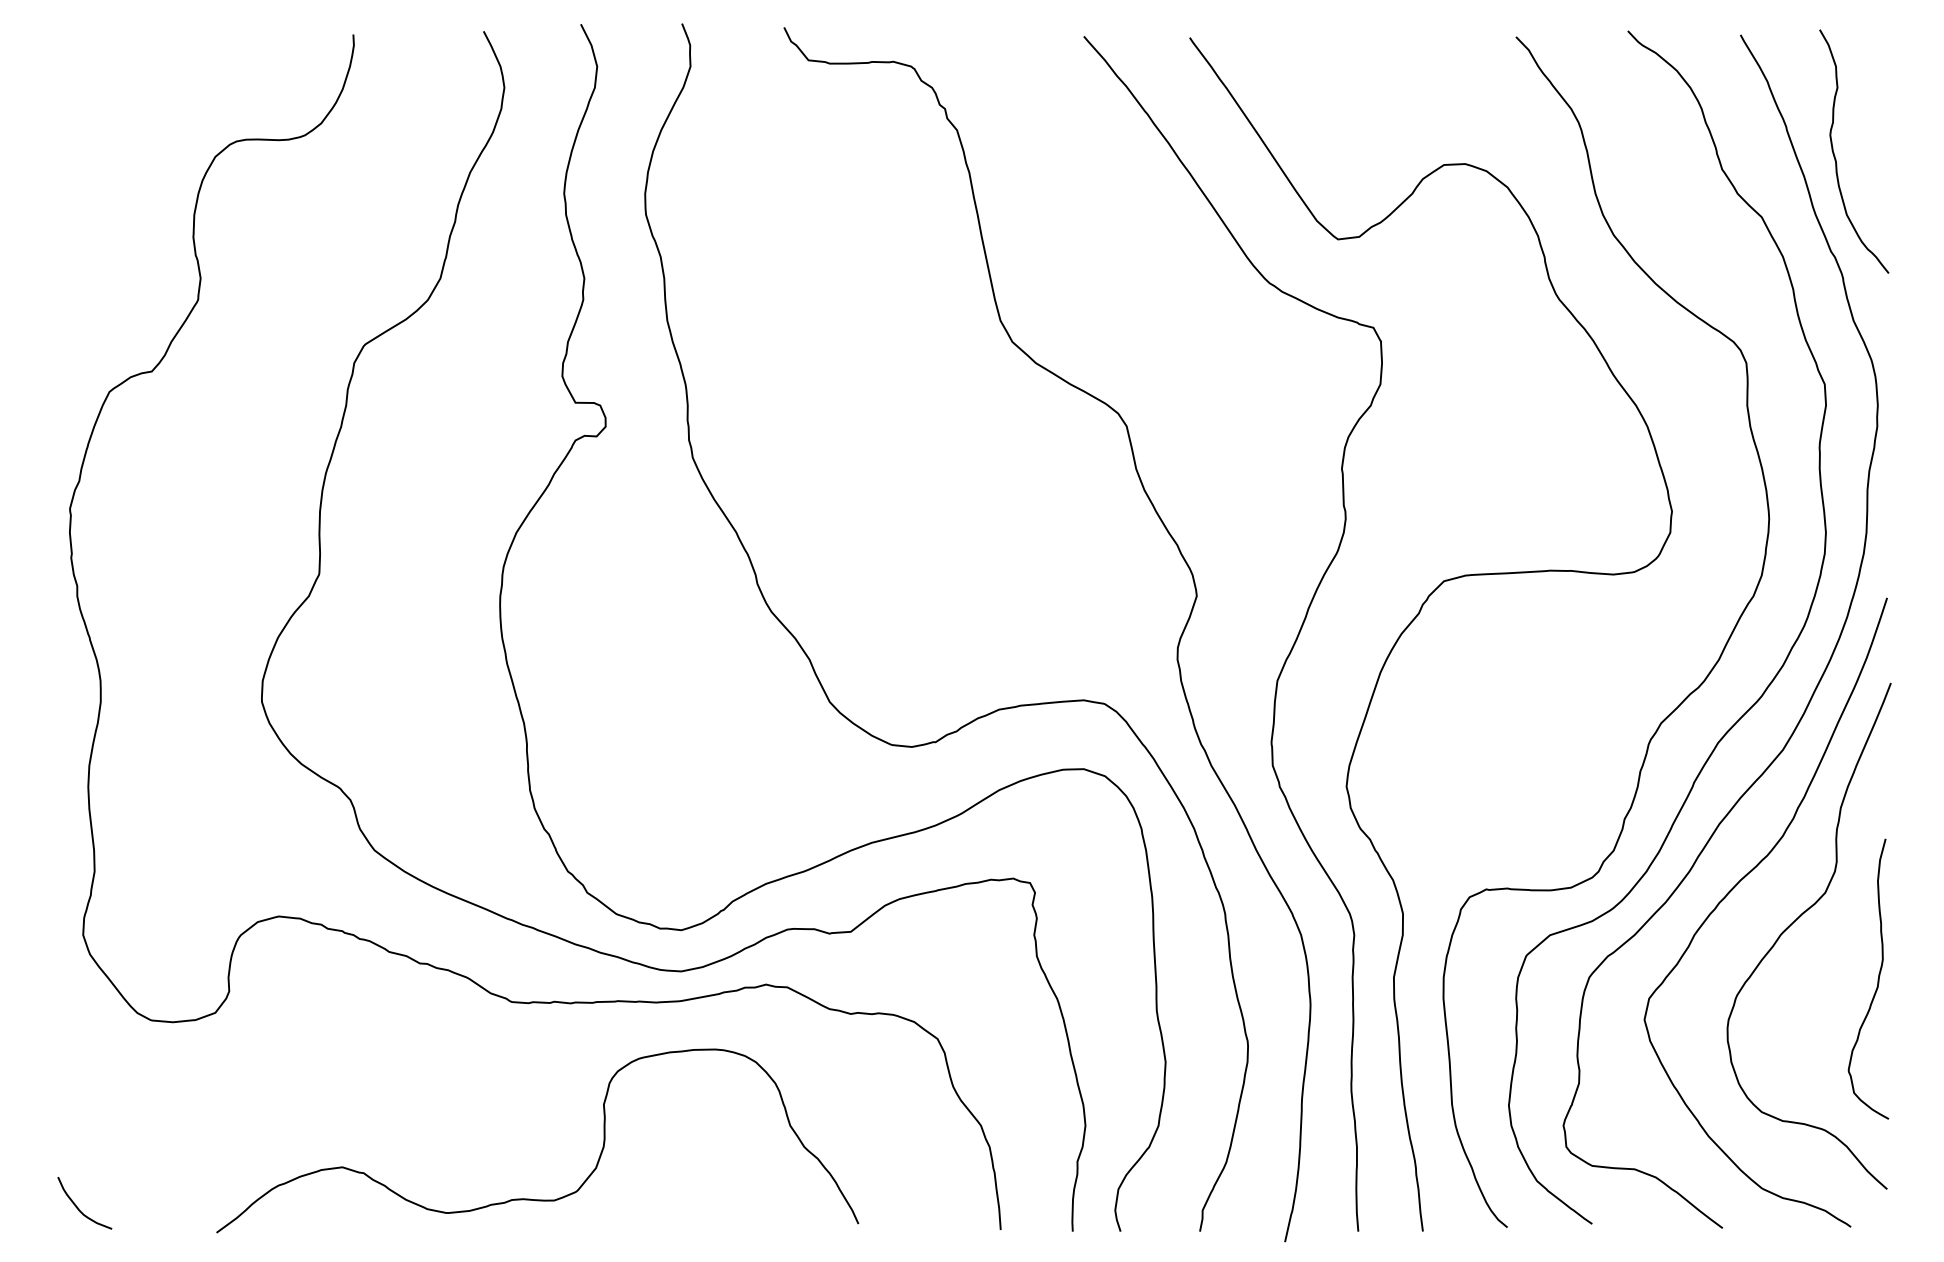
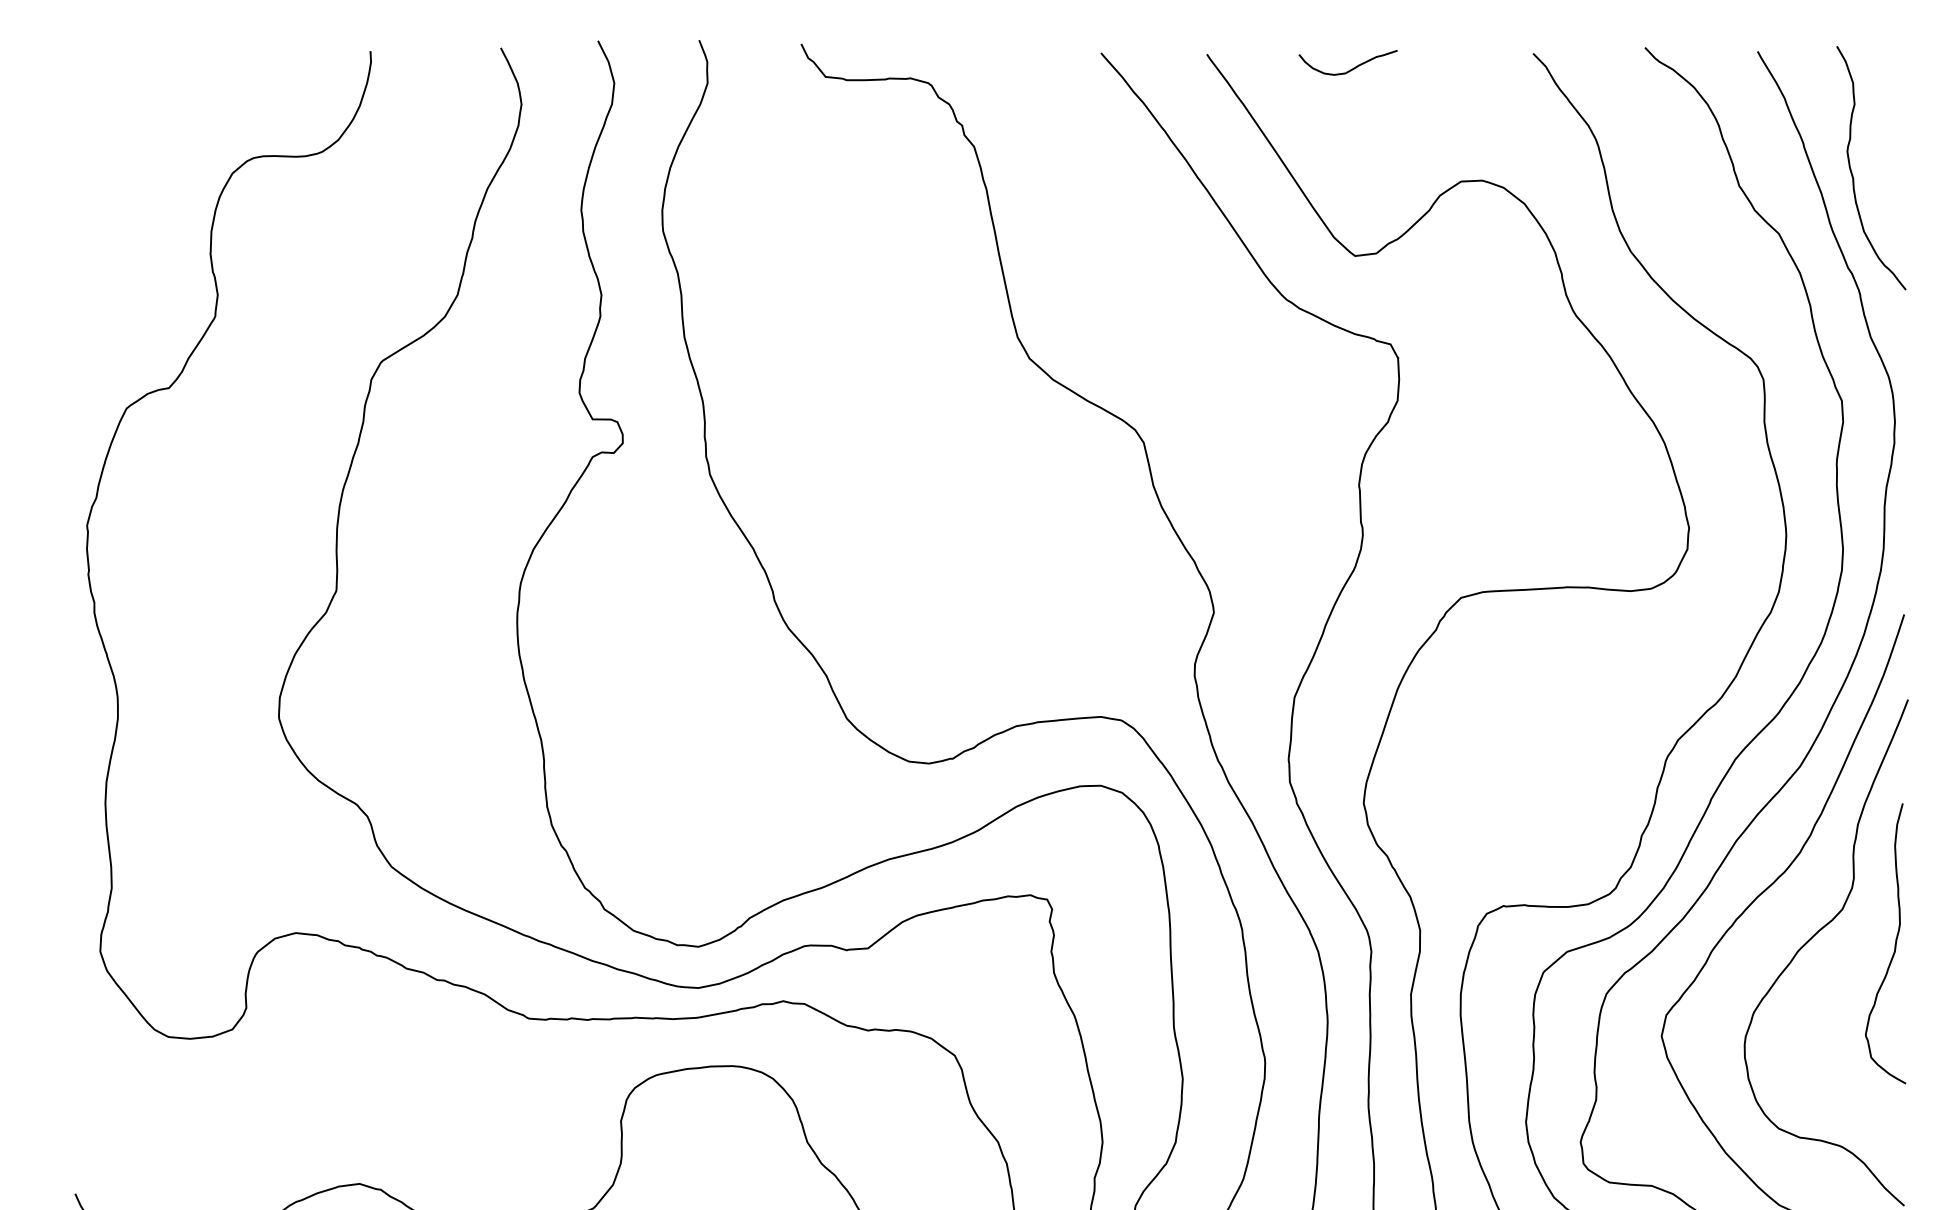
curve: (1333, 52) -> (1350, 69), added
curve: (1877, 979) -> (1894, 944), moved

